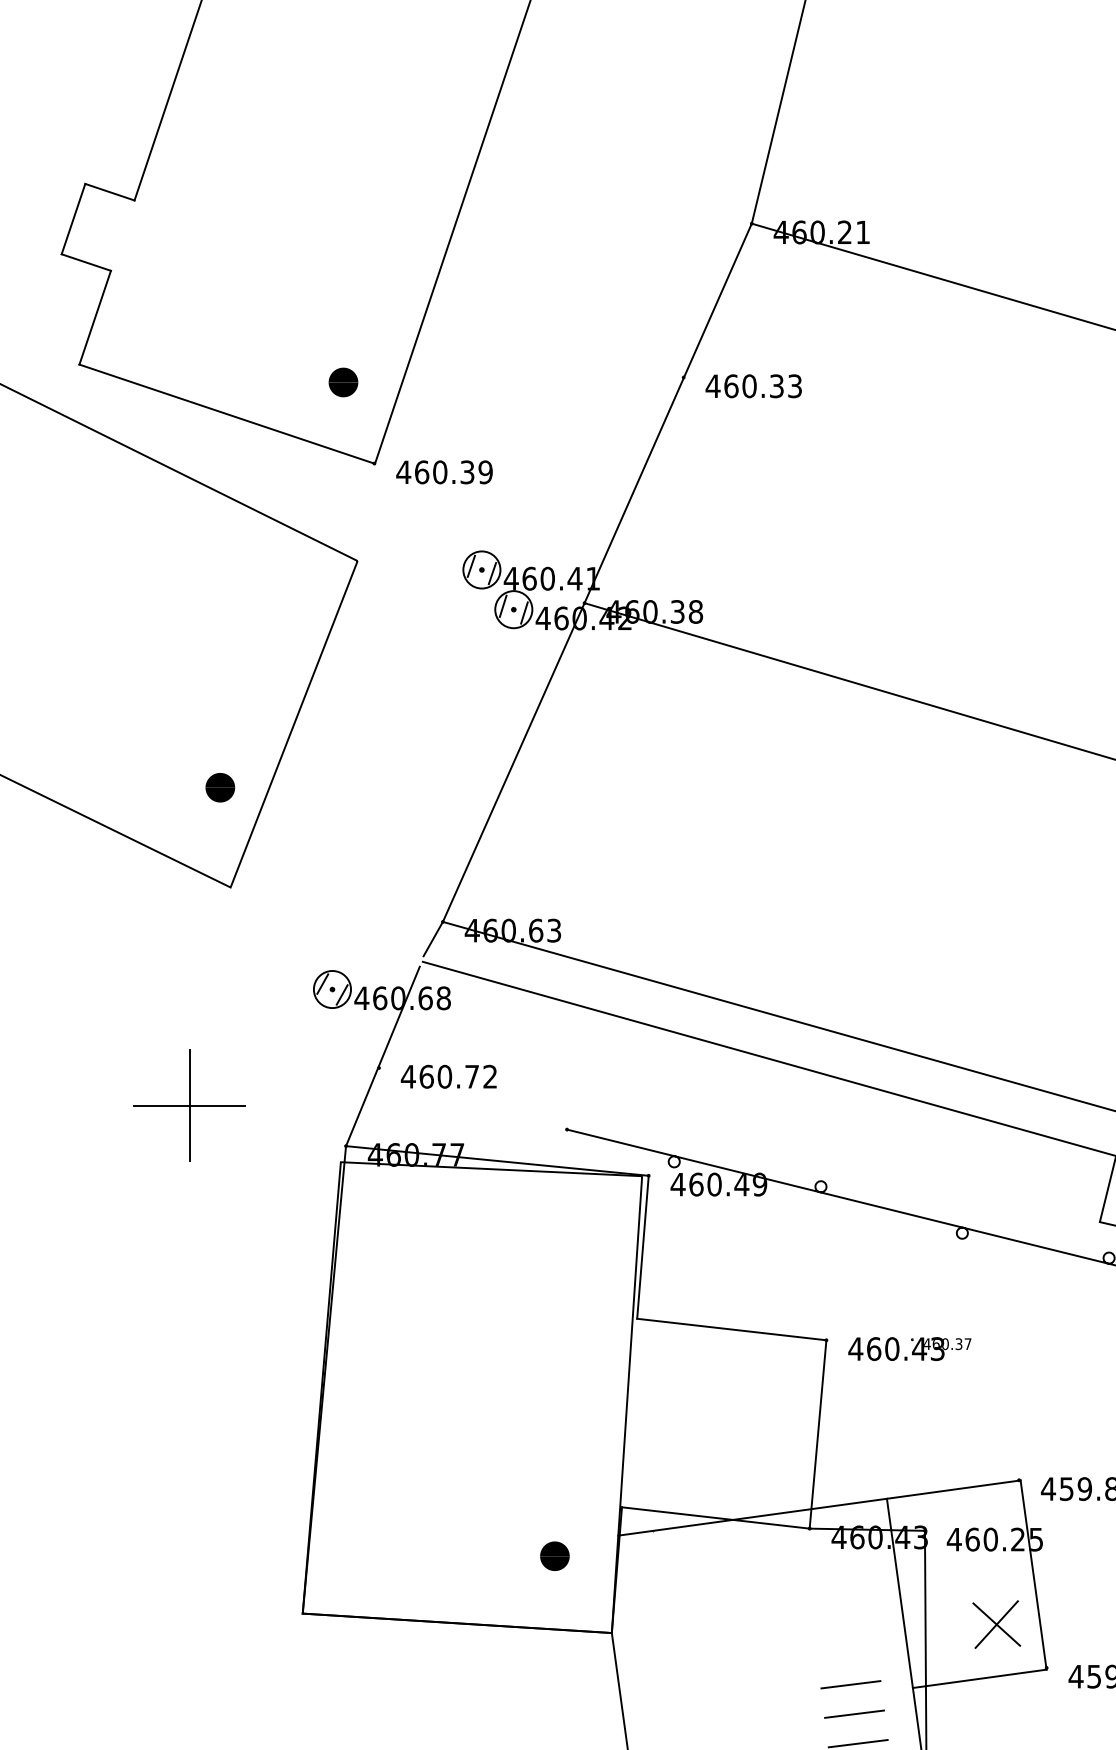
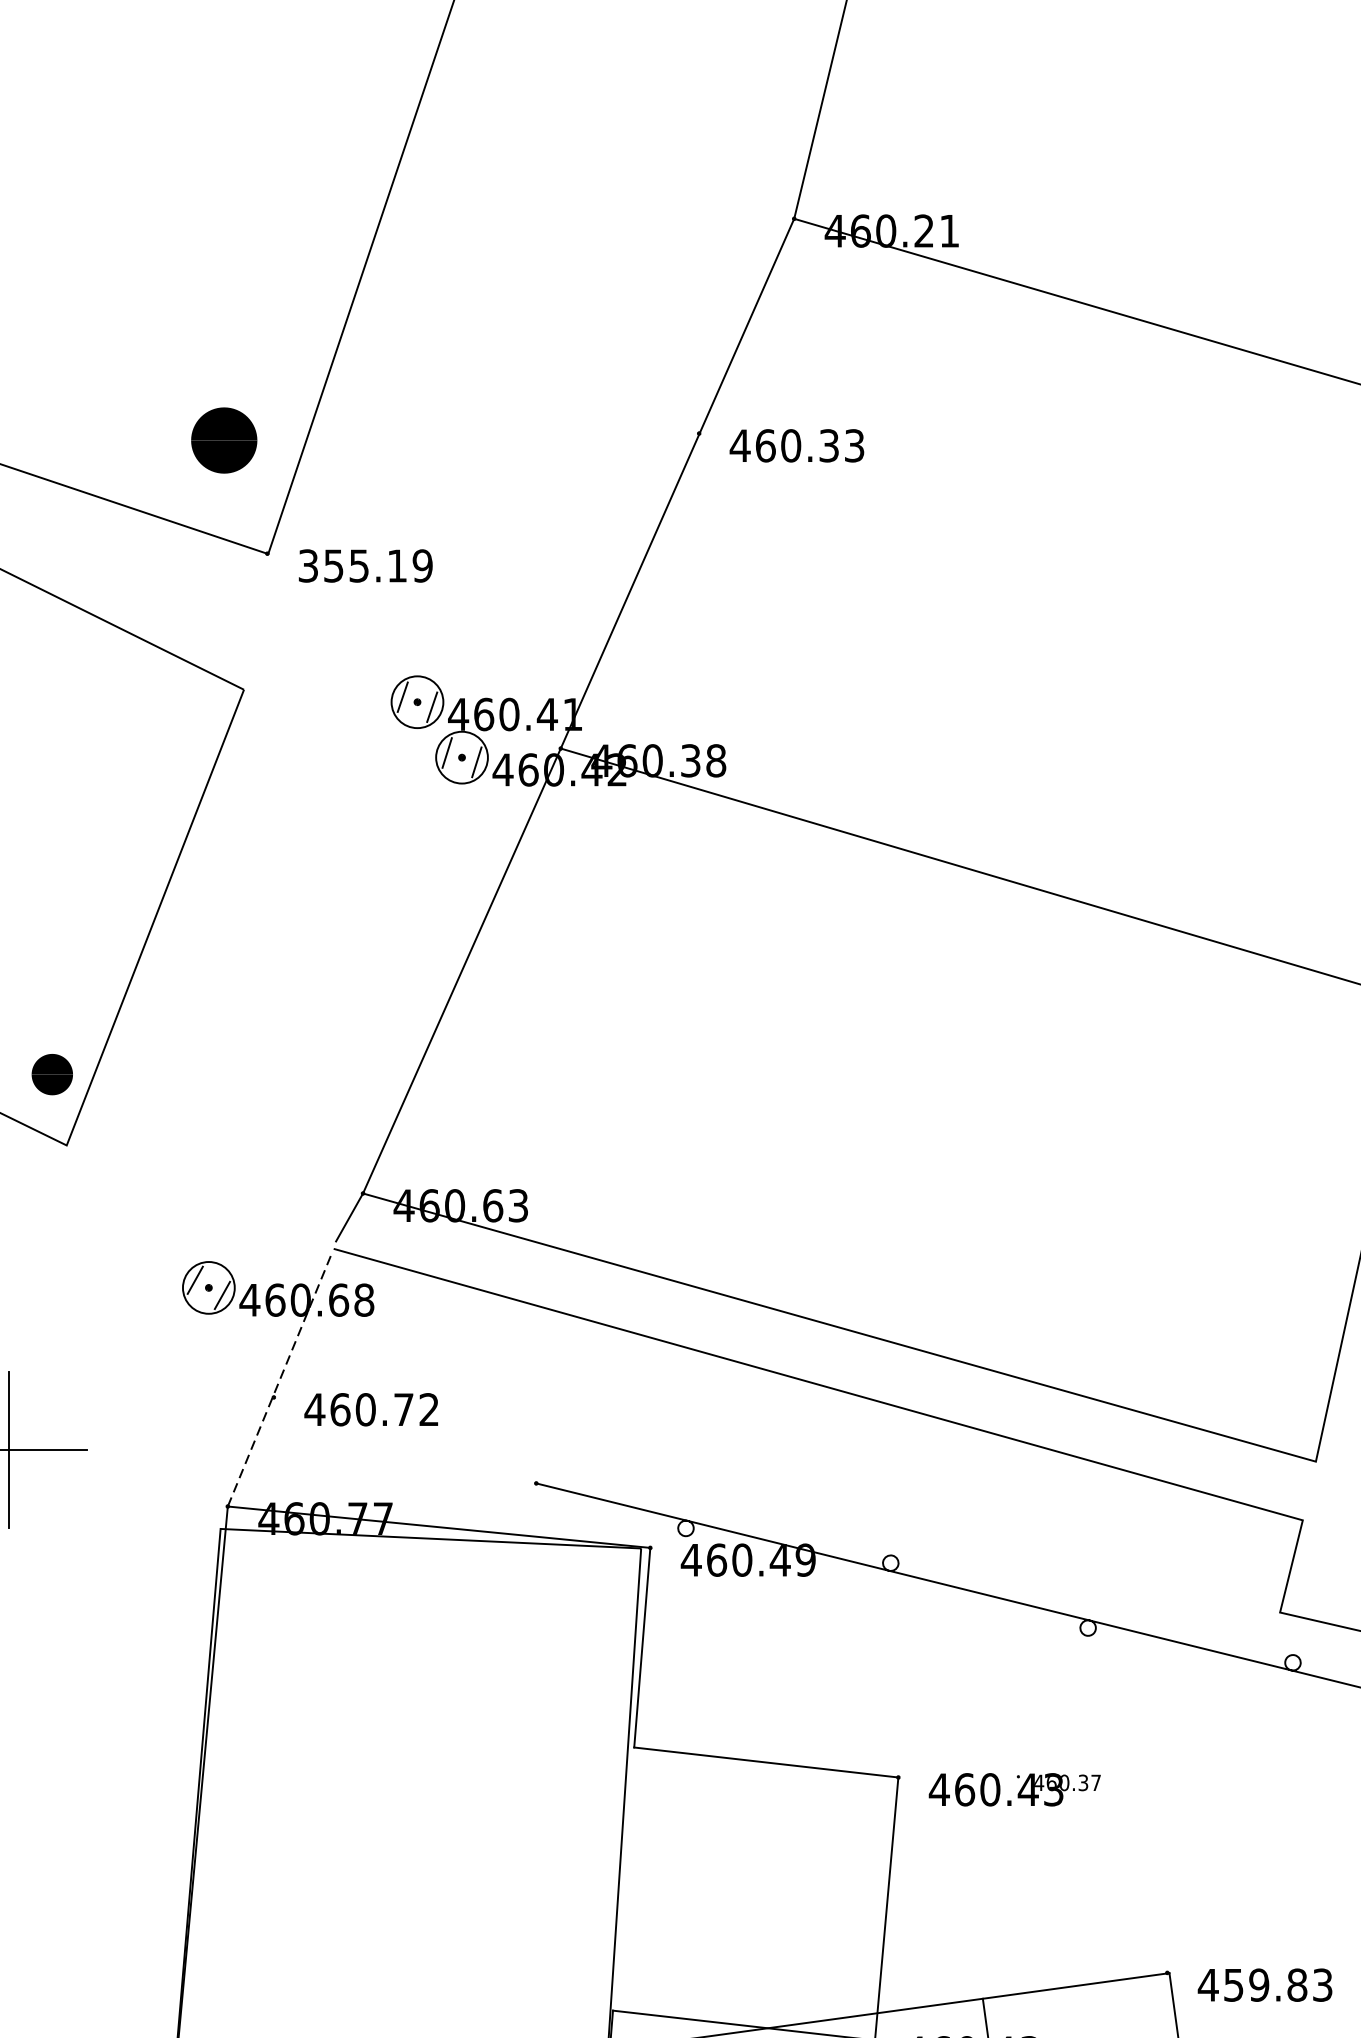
part: (343, 382) -> (224, 440), size x1.6
text: (435, 472) -> (352, 566), 460.39 -> 355.19
part: (220, 787) -> (52, 1074), moved
line: (382, 1056) -> (278, 1381), solid -> dashed

